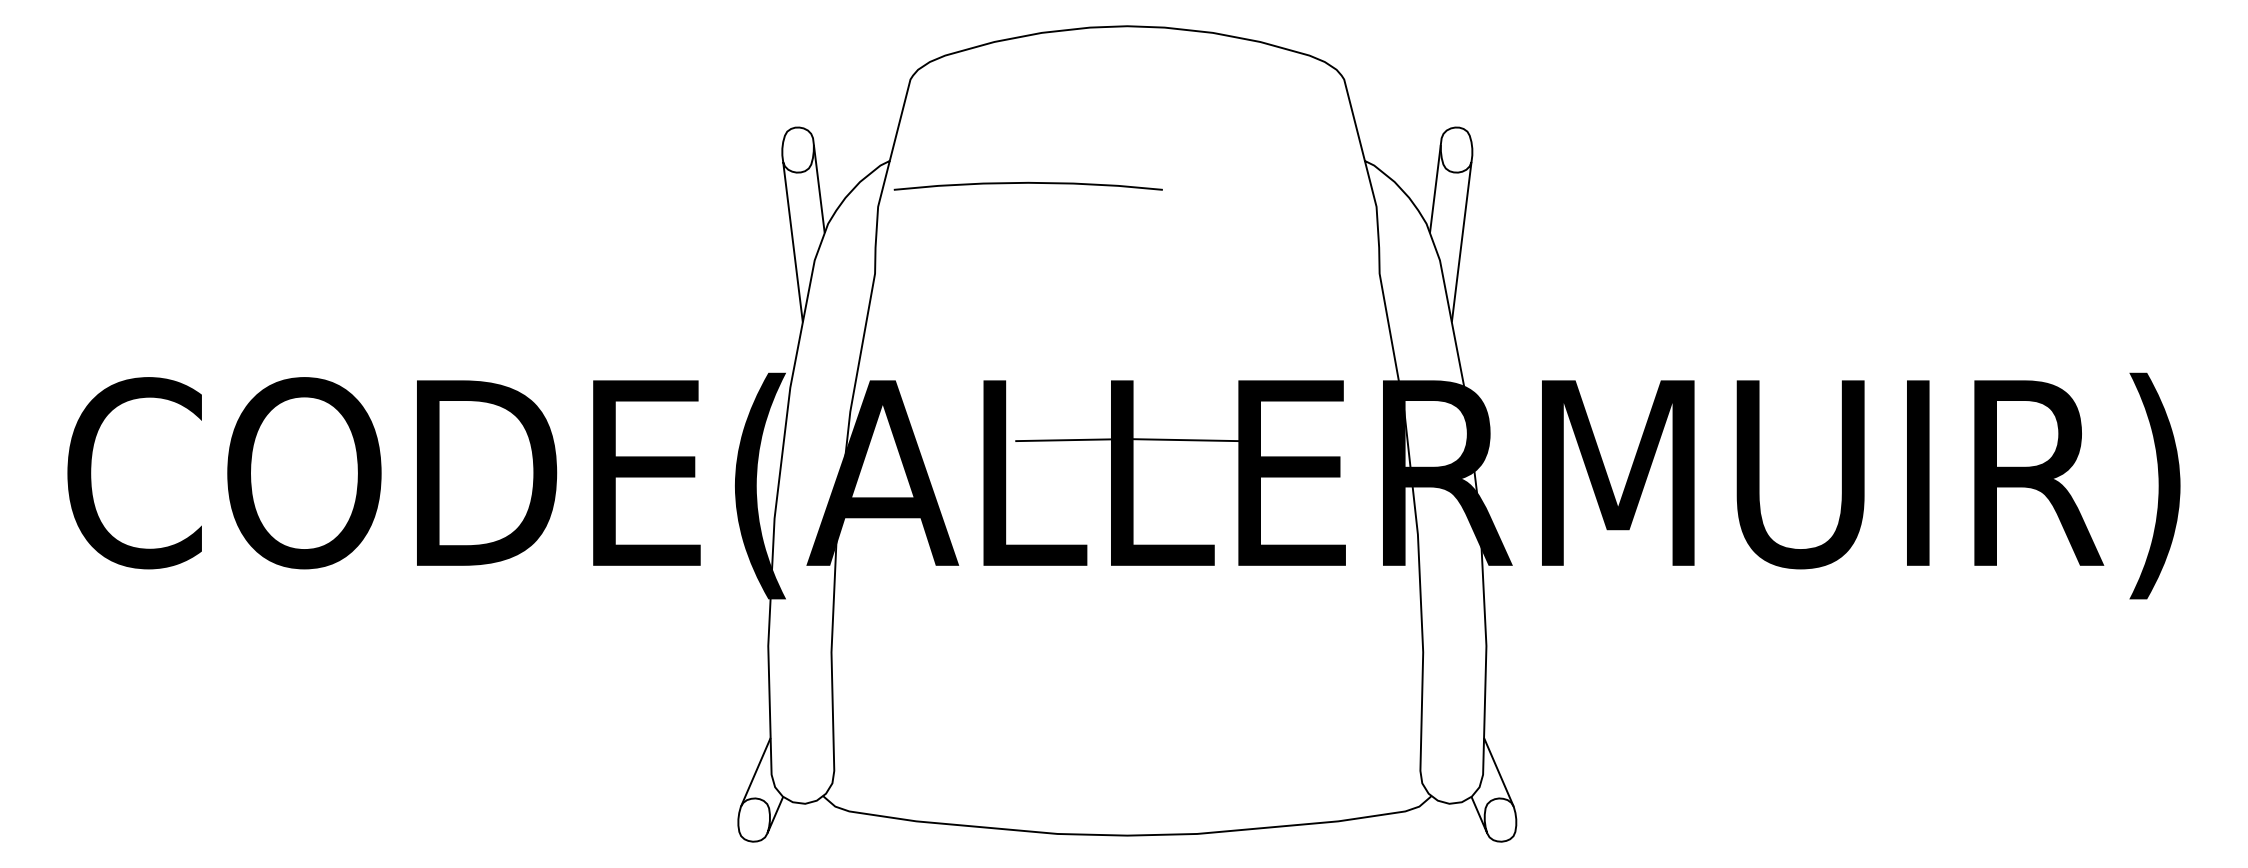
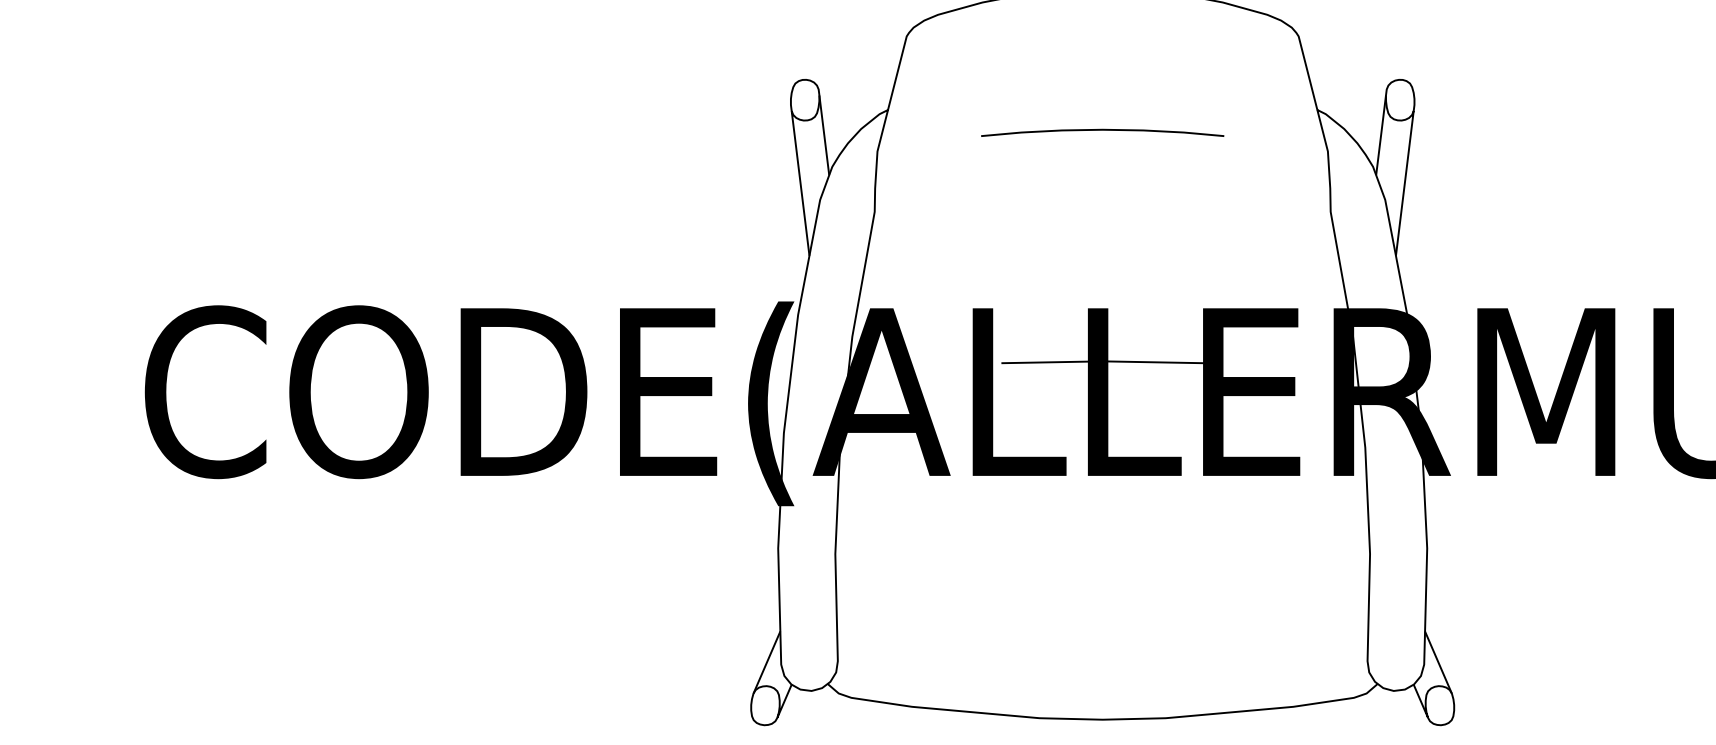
curve: (1027, 183) -> (1101, 130), moved

